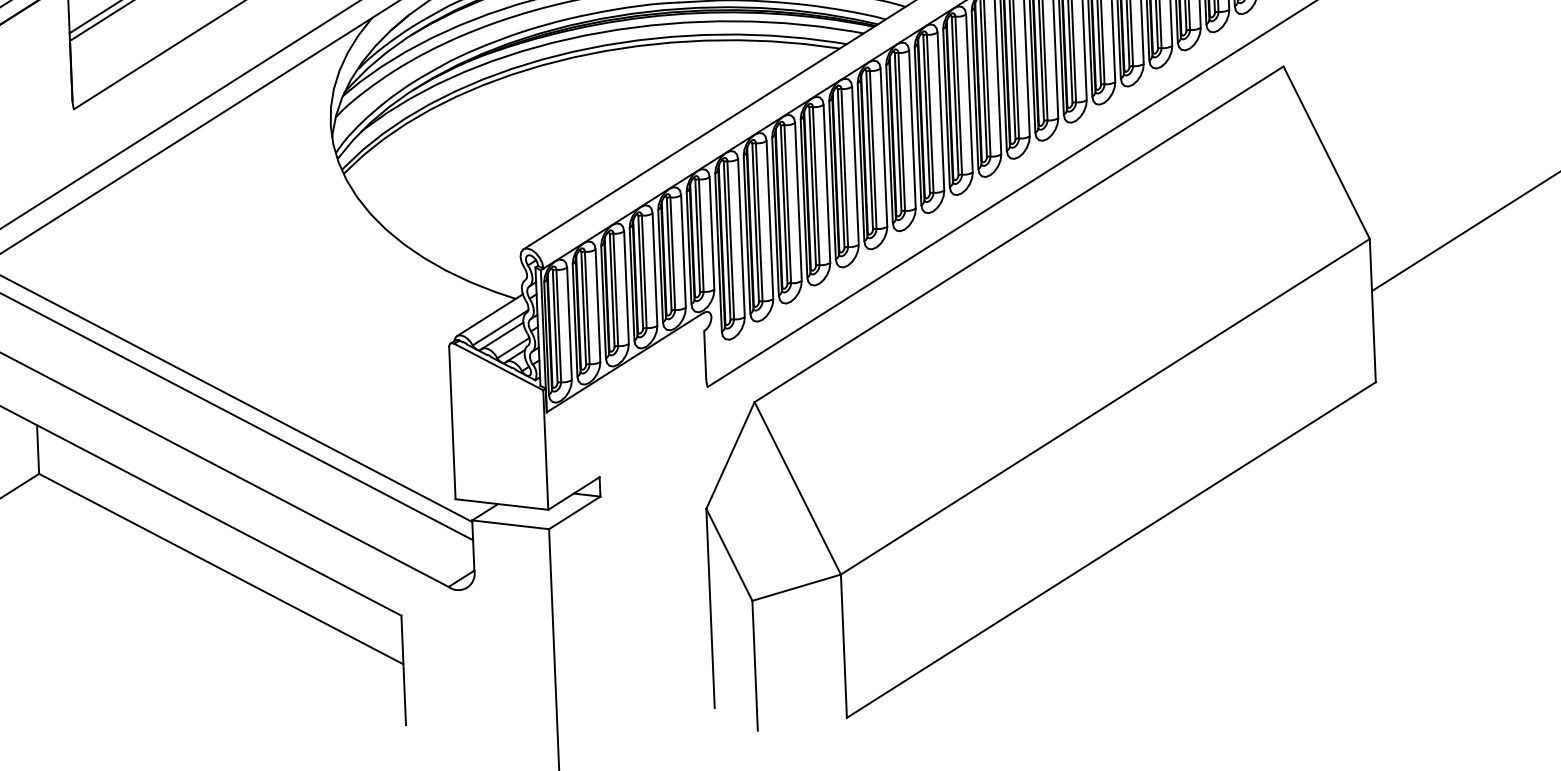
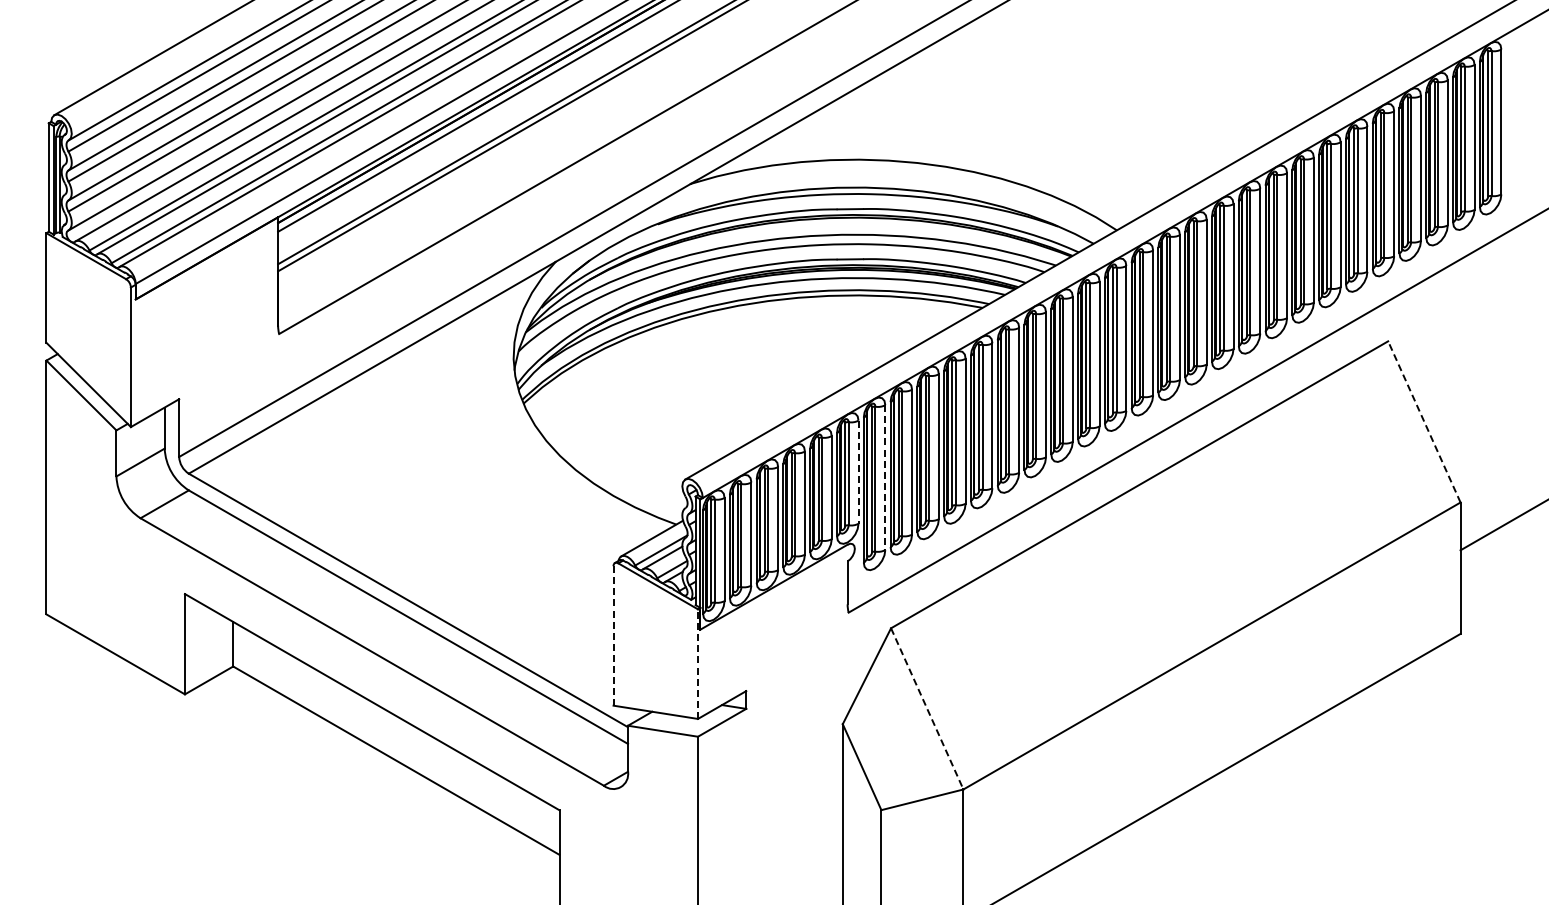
line: (1326, 152) -> (1424, 421), solid -> dashed
line: (711, 233) -> (858, 472), solid -> dashed
line: (741, 239) -> (885, 478), solid -> dashed
line: (452, 422) -> (613, 635), solid -> dashed
line: (546, 450) -> (698, 664), solid -> dashed
line: (798, 489) -> (927, 709), solid -> dashed

